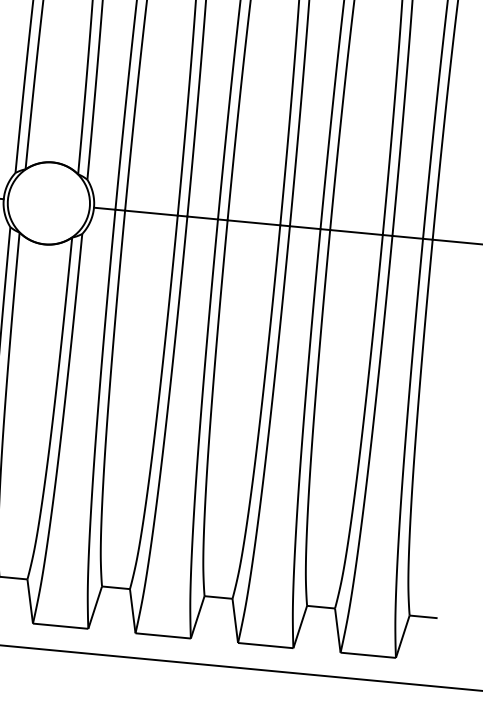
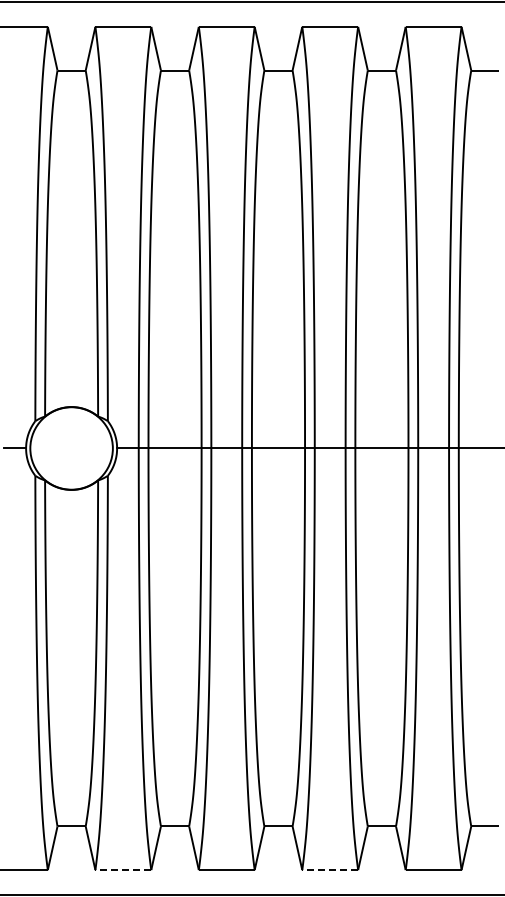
line: (61, 626) -> (124, 870), solid -> dashed
line: (266, 646) -> (331, 870), solid -> dashed

